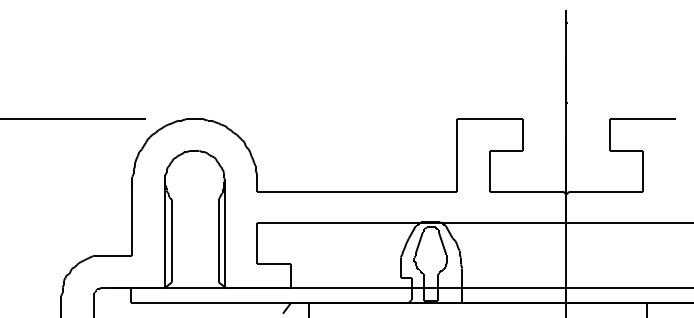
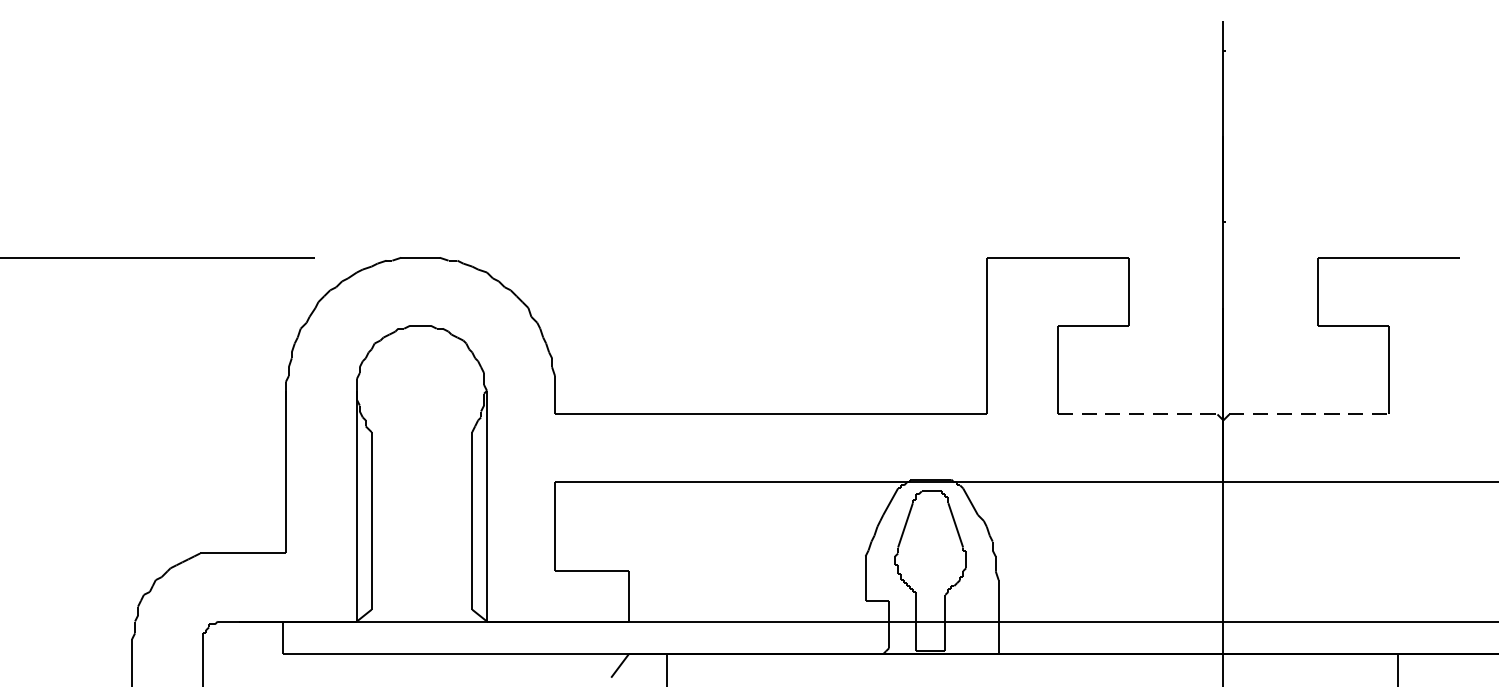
line: (526, 191) -> (1137, 413), solid -> dashed
line: (606, 191) -> (1310, 413), solid -> dashed

